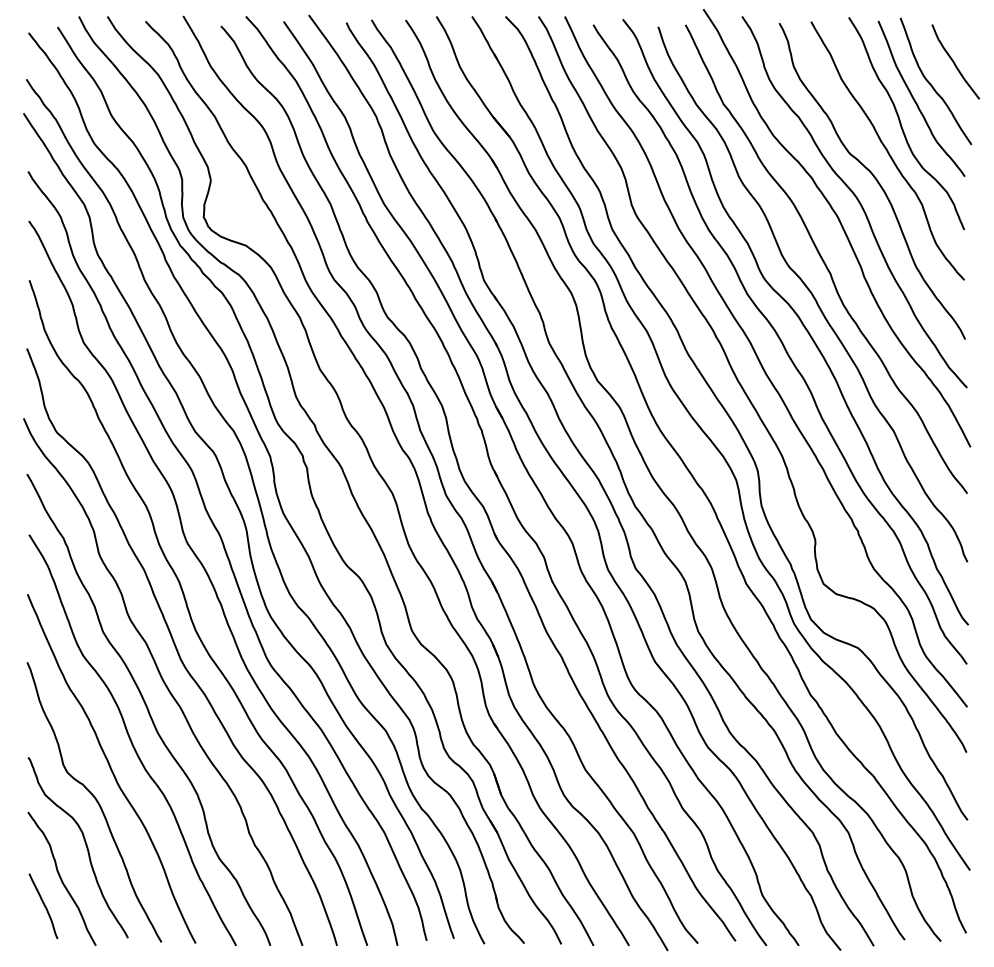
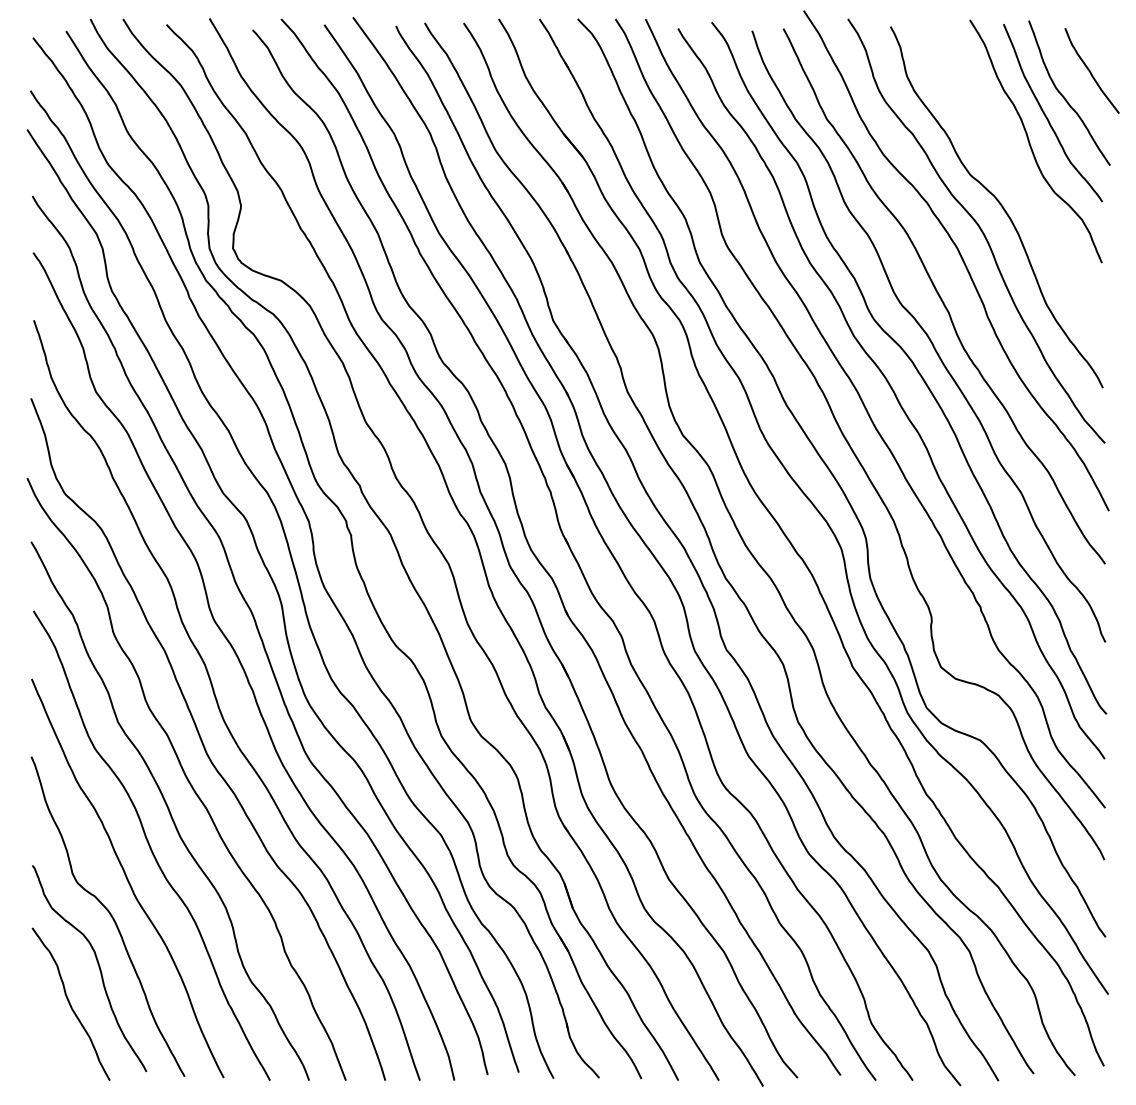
curve: (887, 150) -> (1014, 172), removed
curve: (43, 906) -> (50, 1035), removed

